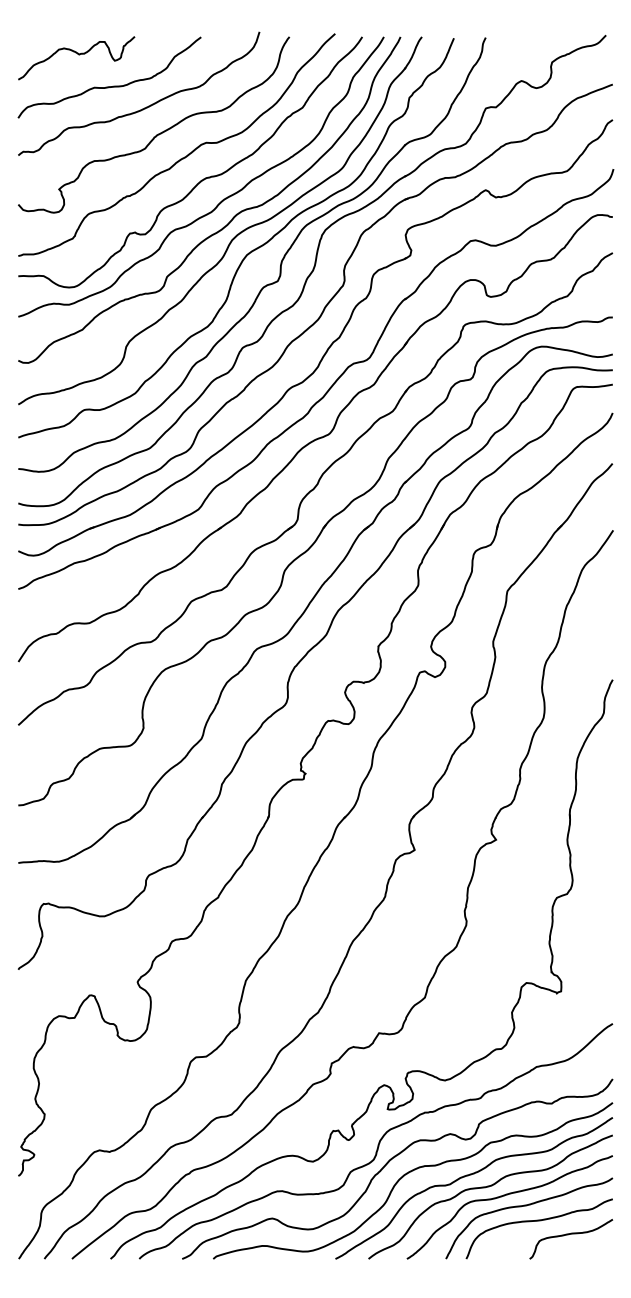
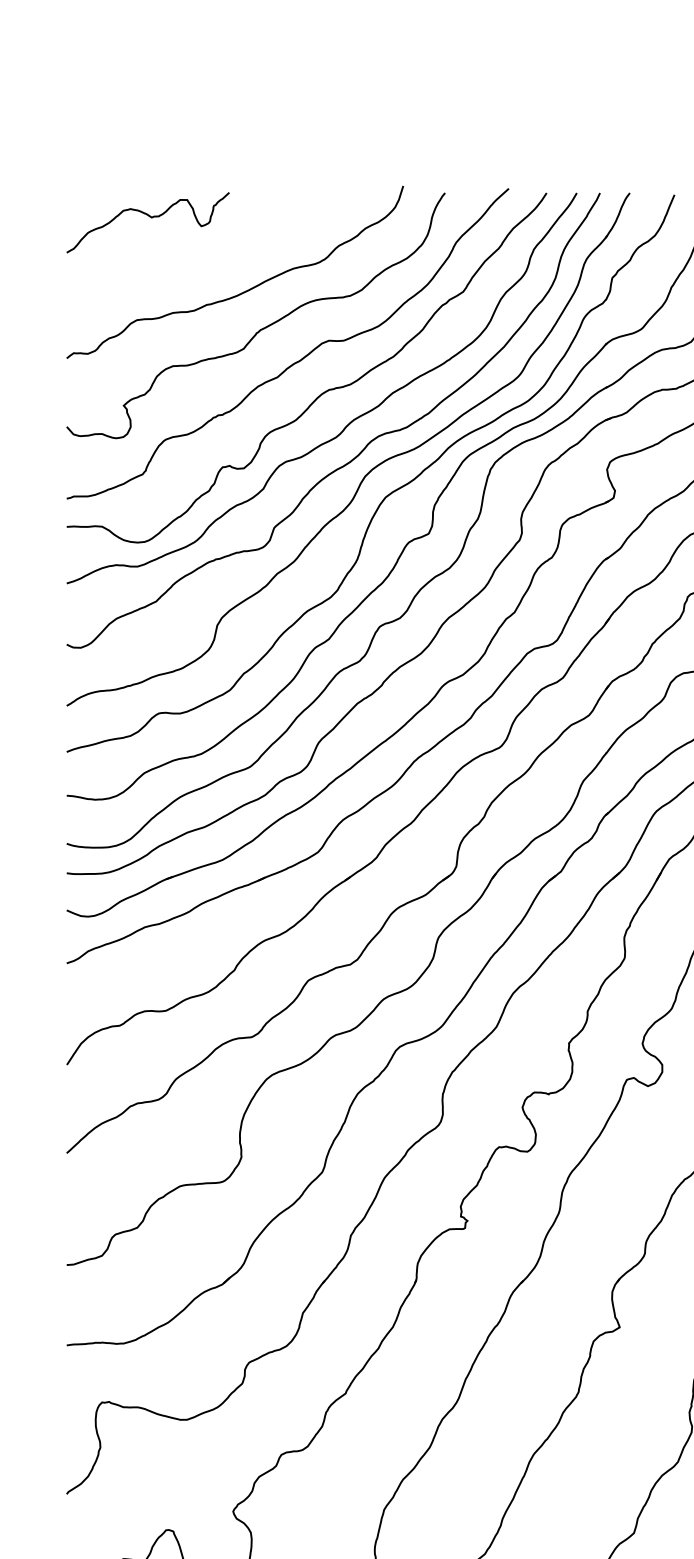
curve: (113, 85) -> (199, 260), removed

